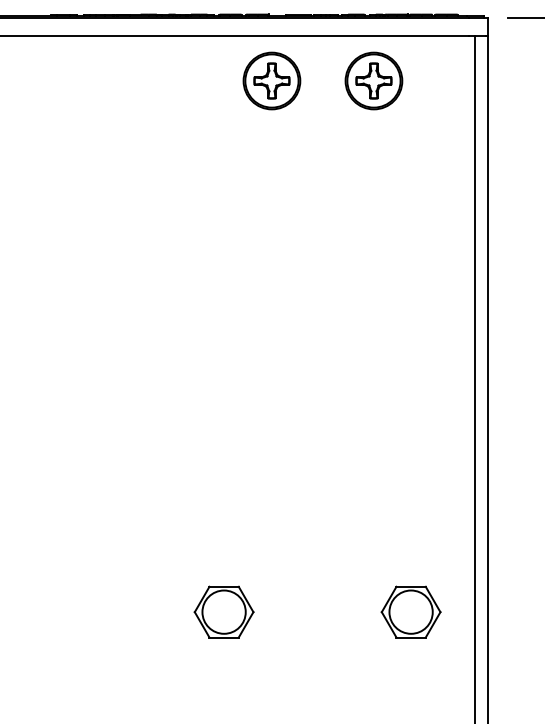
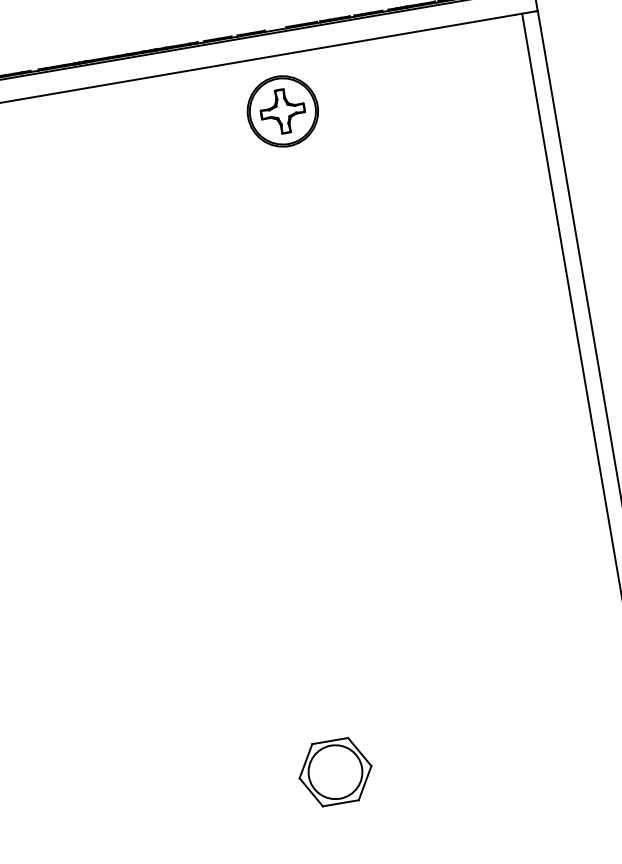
part: (373, 80) -> (407, 89), removed
part: (410, 611) -> (563, 732), removed

